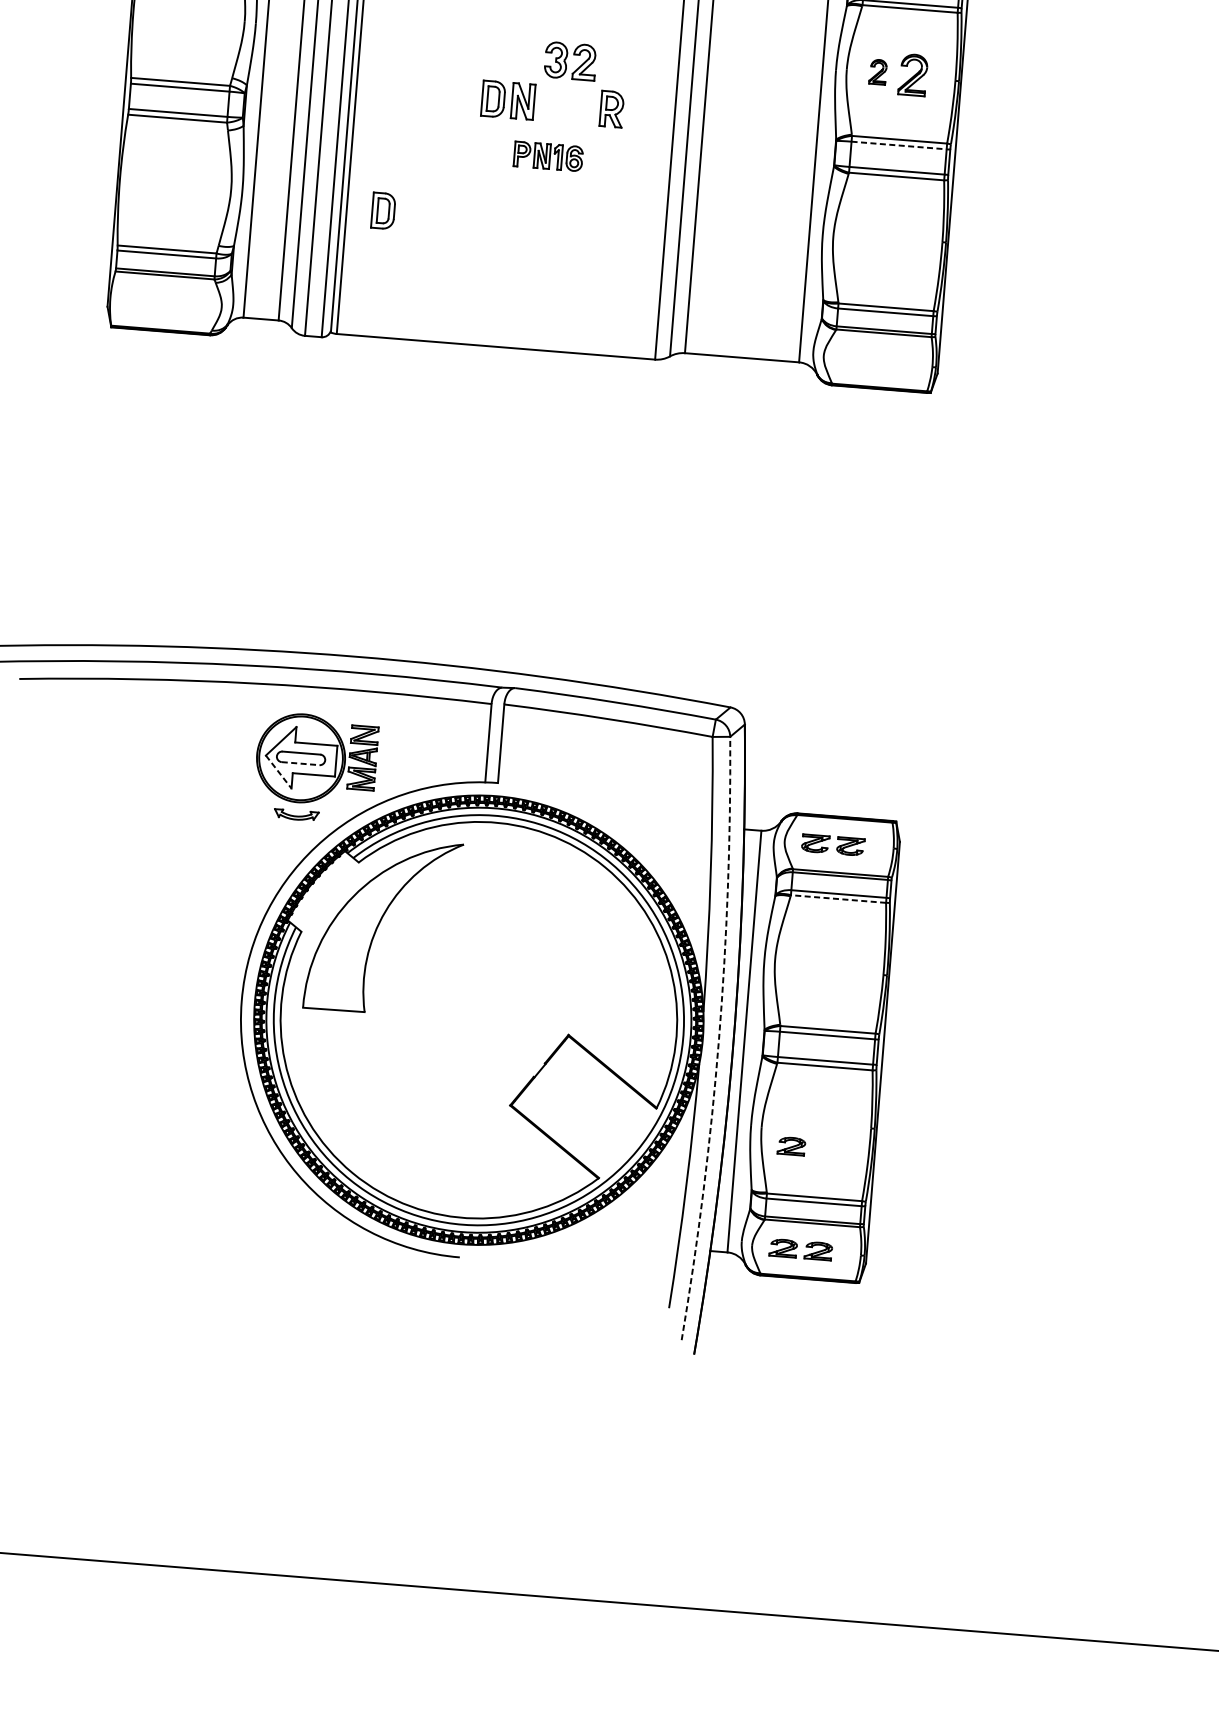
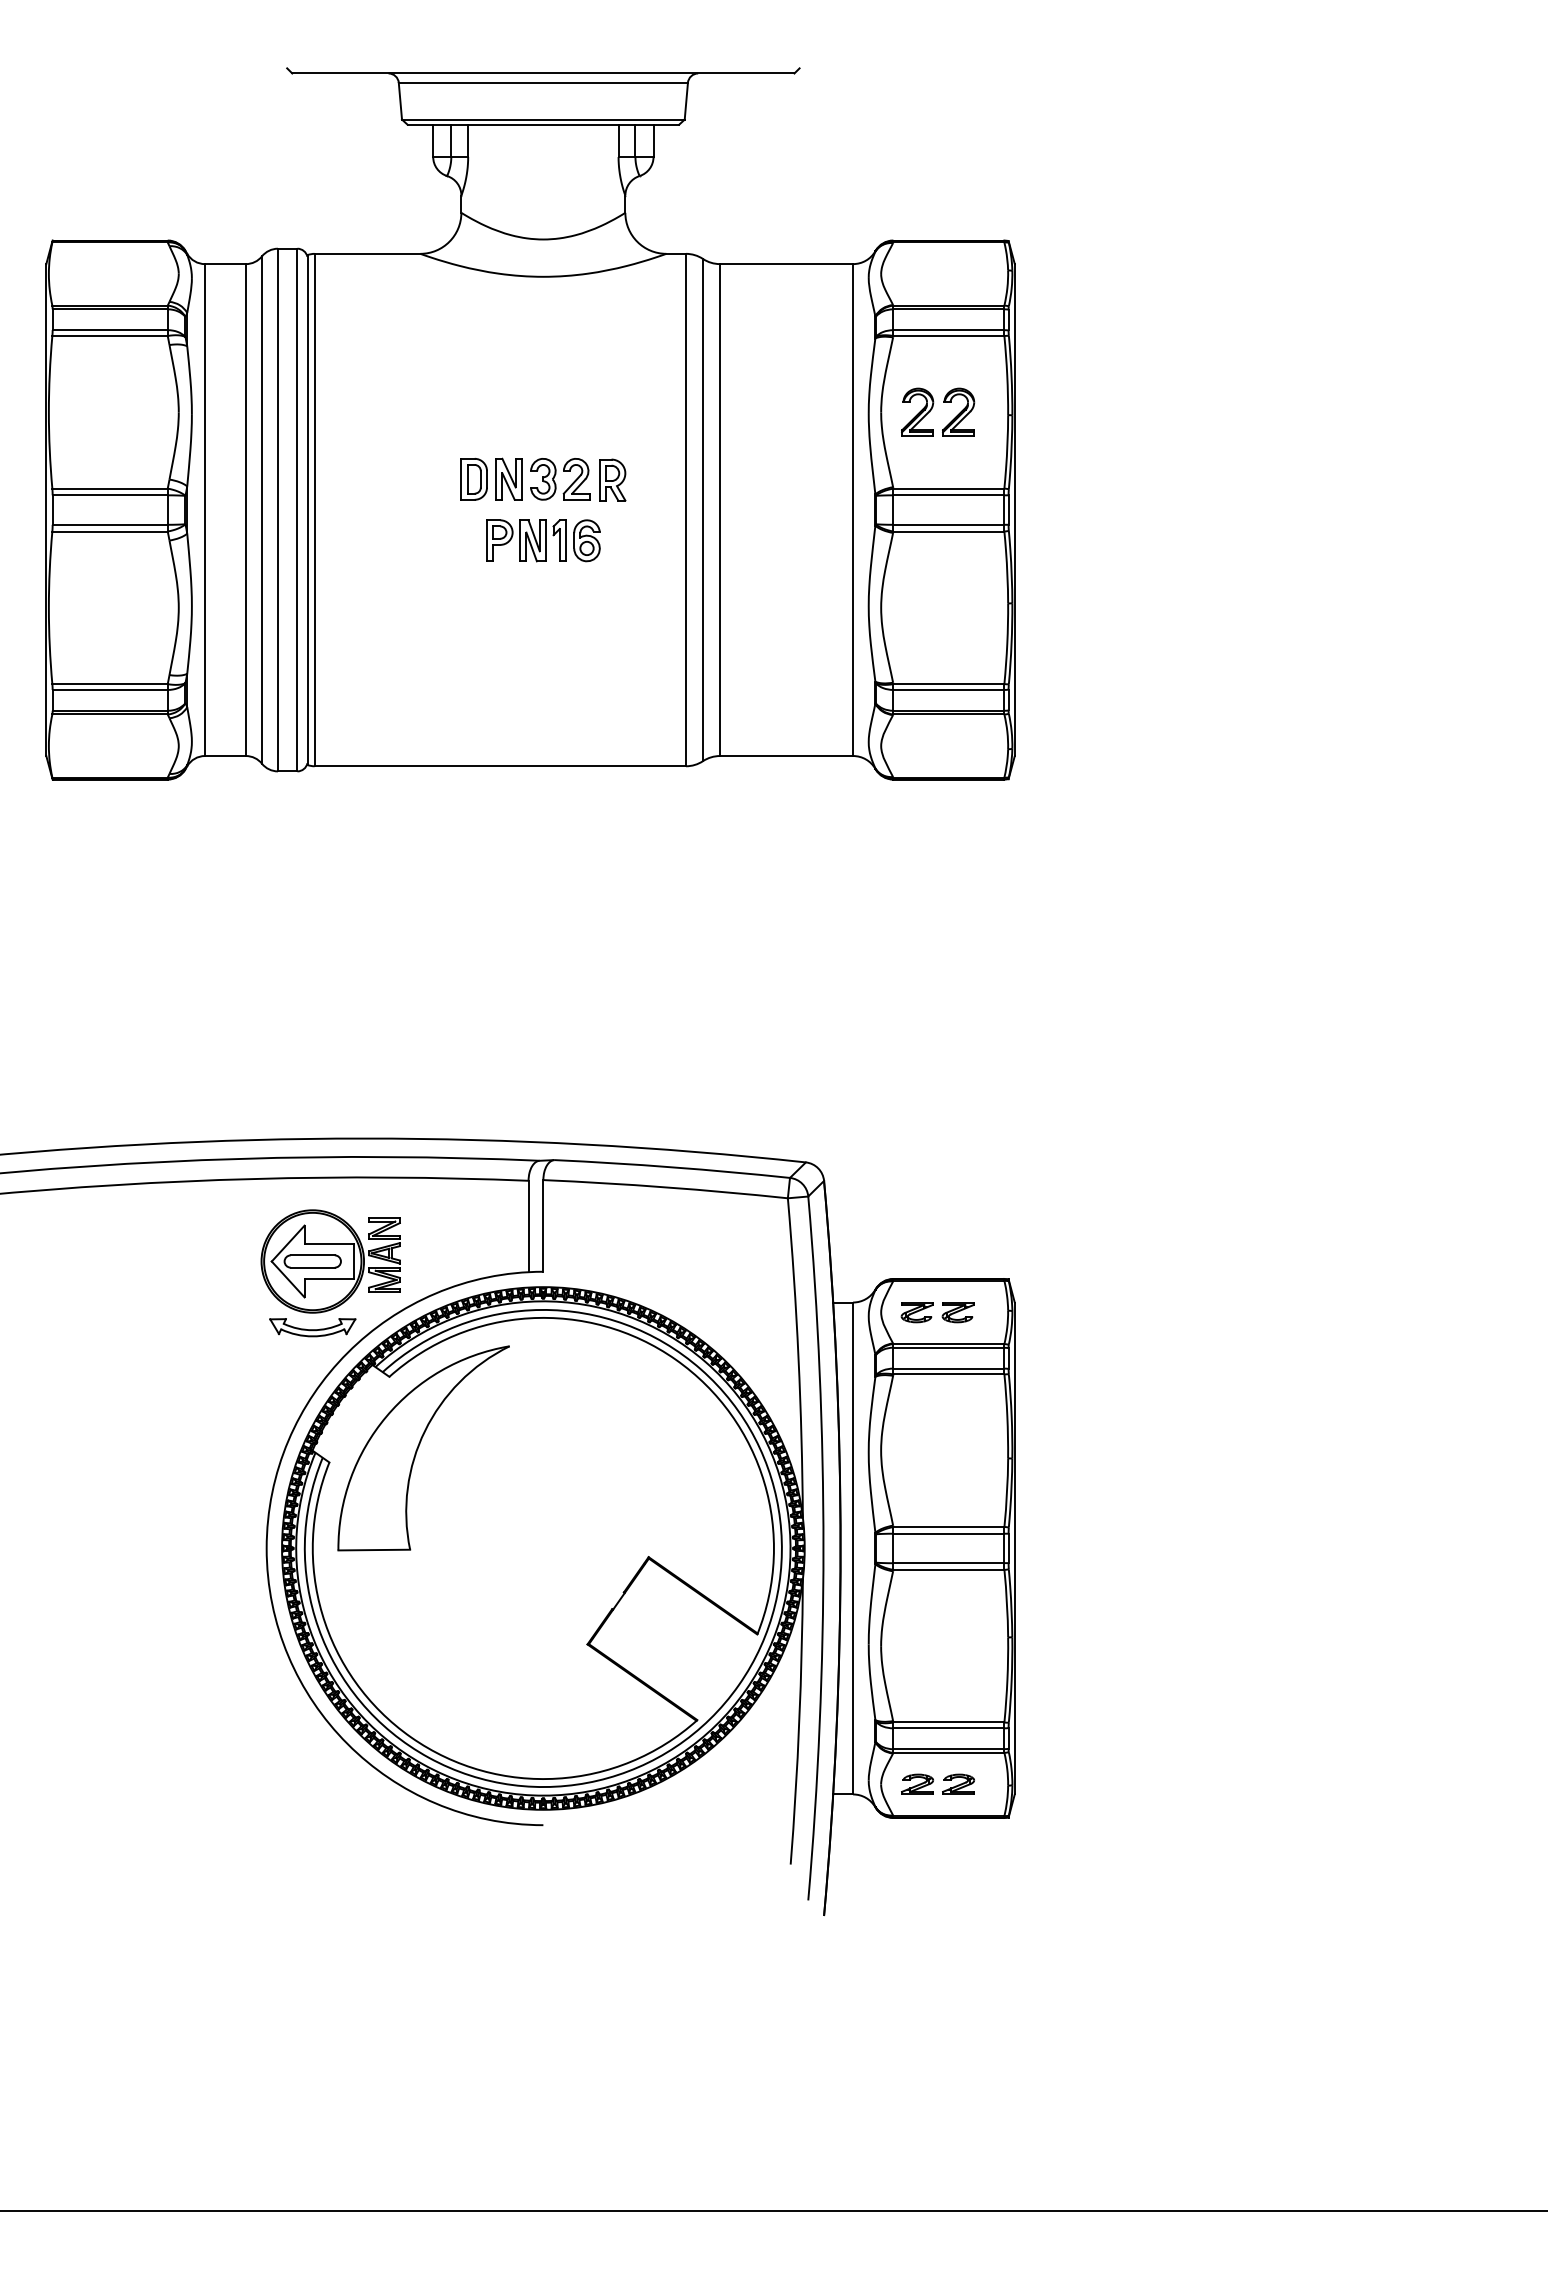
part: (570, 61) -> (560, 479), moved
part: (877, 71) -> (917, 411), size x1.67
line: (899, 145) -> (949, 495), dashed -> solid
part: (548, 156) -> (543, 540), size x1.43
part: (382, 211) -> (356, 619), removed
line: (301, 763) -> (313, 1267), dashed -> solid
line: (278, 772) -> (288, 1279), dashed -> solid
part: (296, 814) -> (312, 1327), size x1.67
line: (838, 899) -> (948, 1374), dashed -> solid
arc: (719, 1039) -> (823, 1548), dashed -> solid
part: (791, 1145) -> (917, 1664), removed

